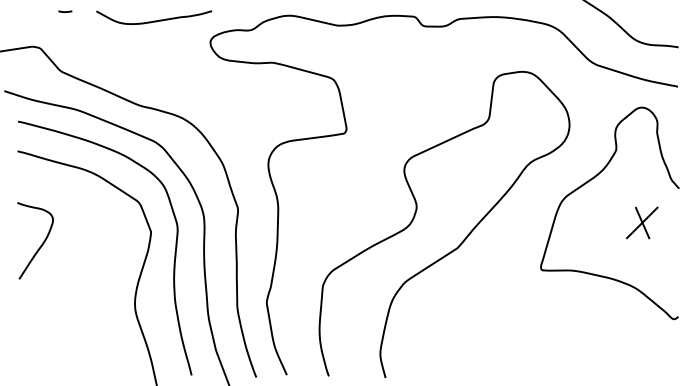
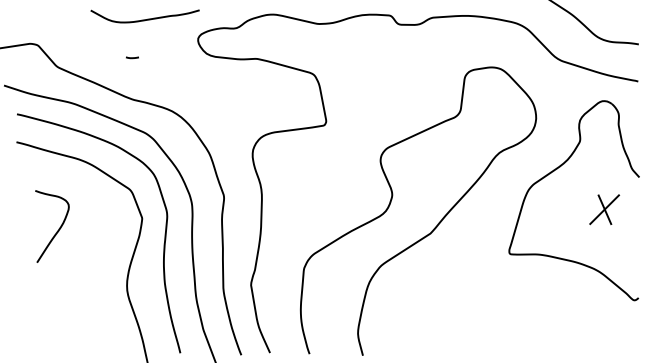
curve: (65, 11) -> (132, 57), moved
curve: (41, 242) -> (58, 228), moved

